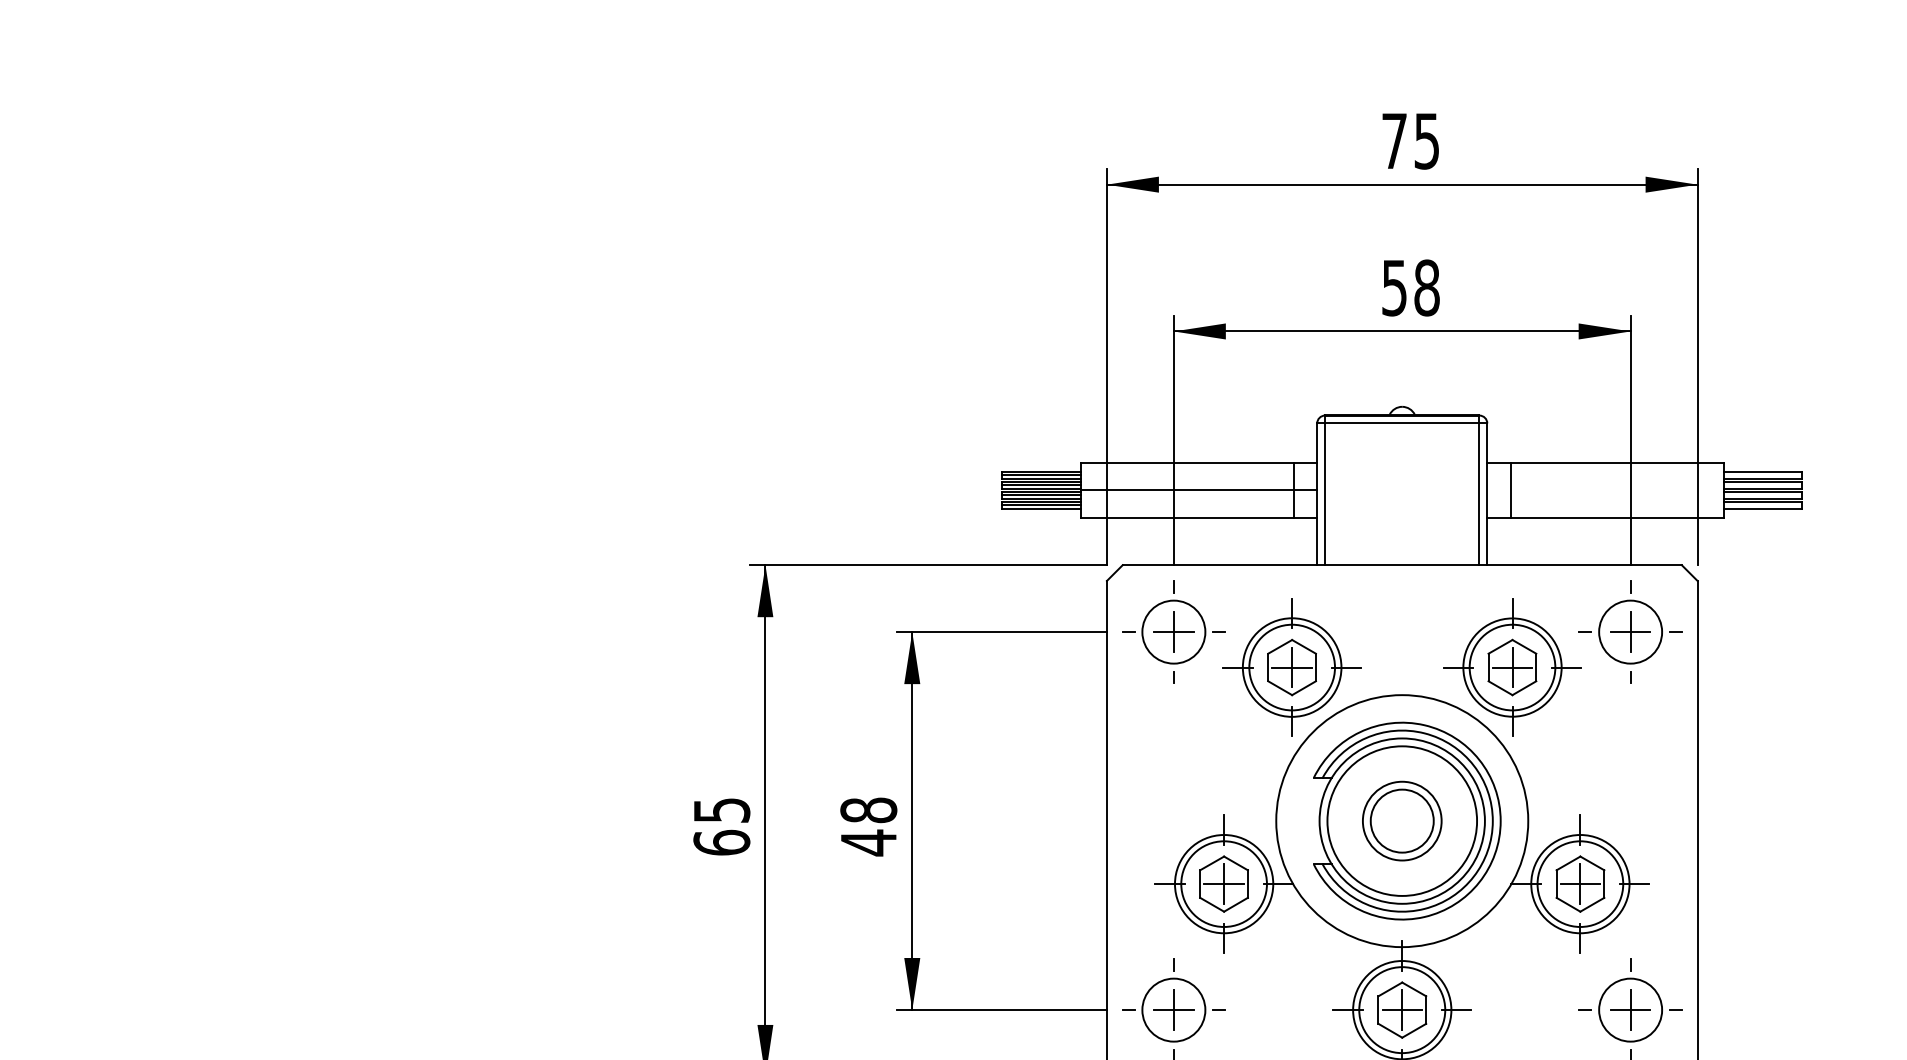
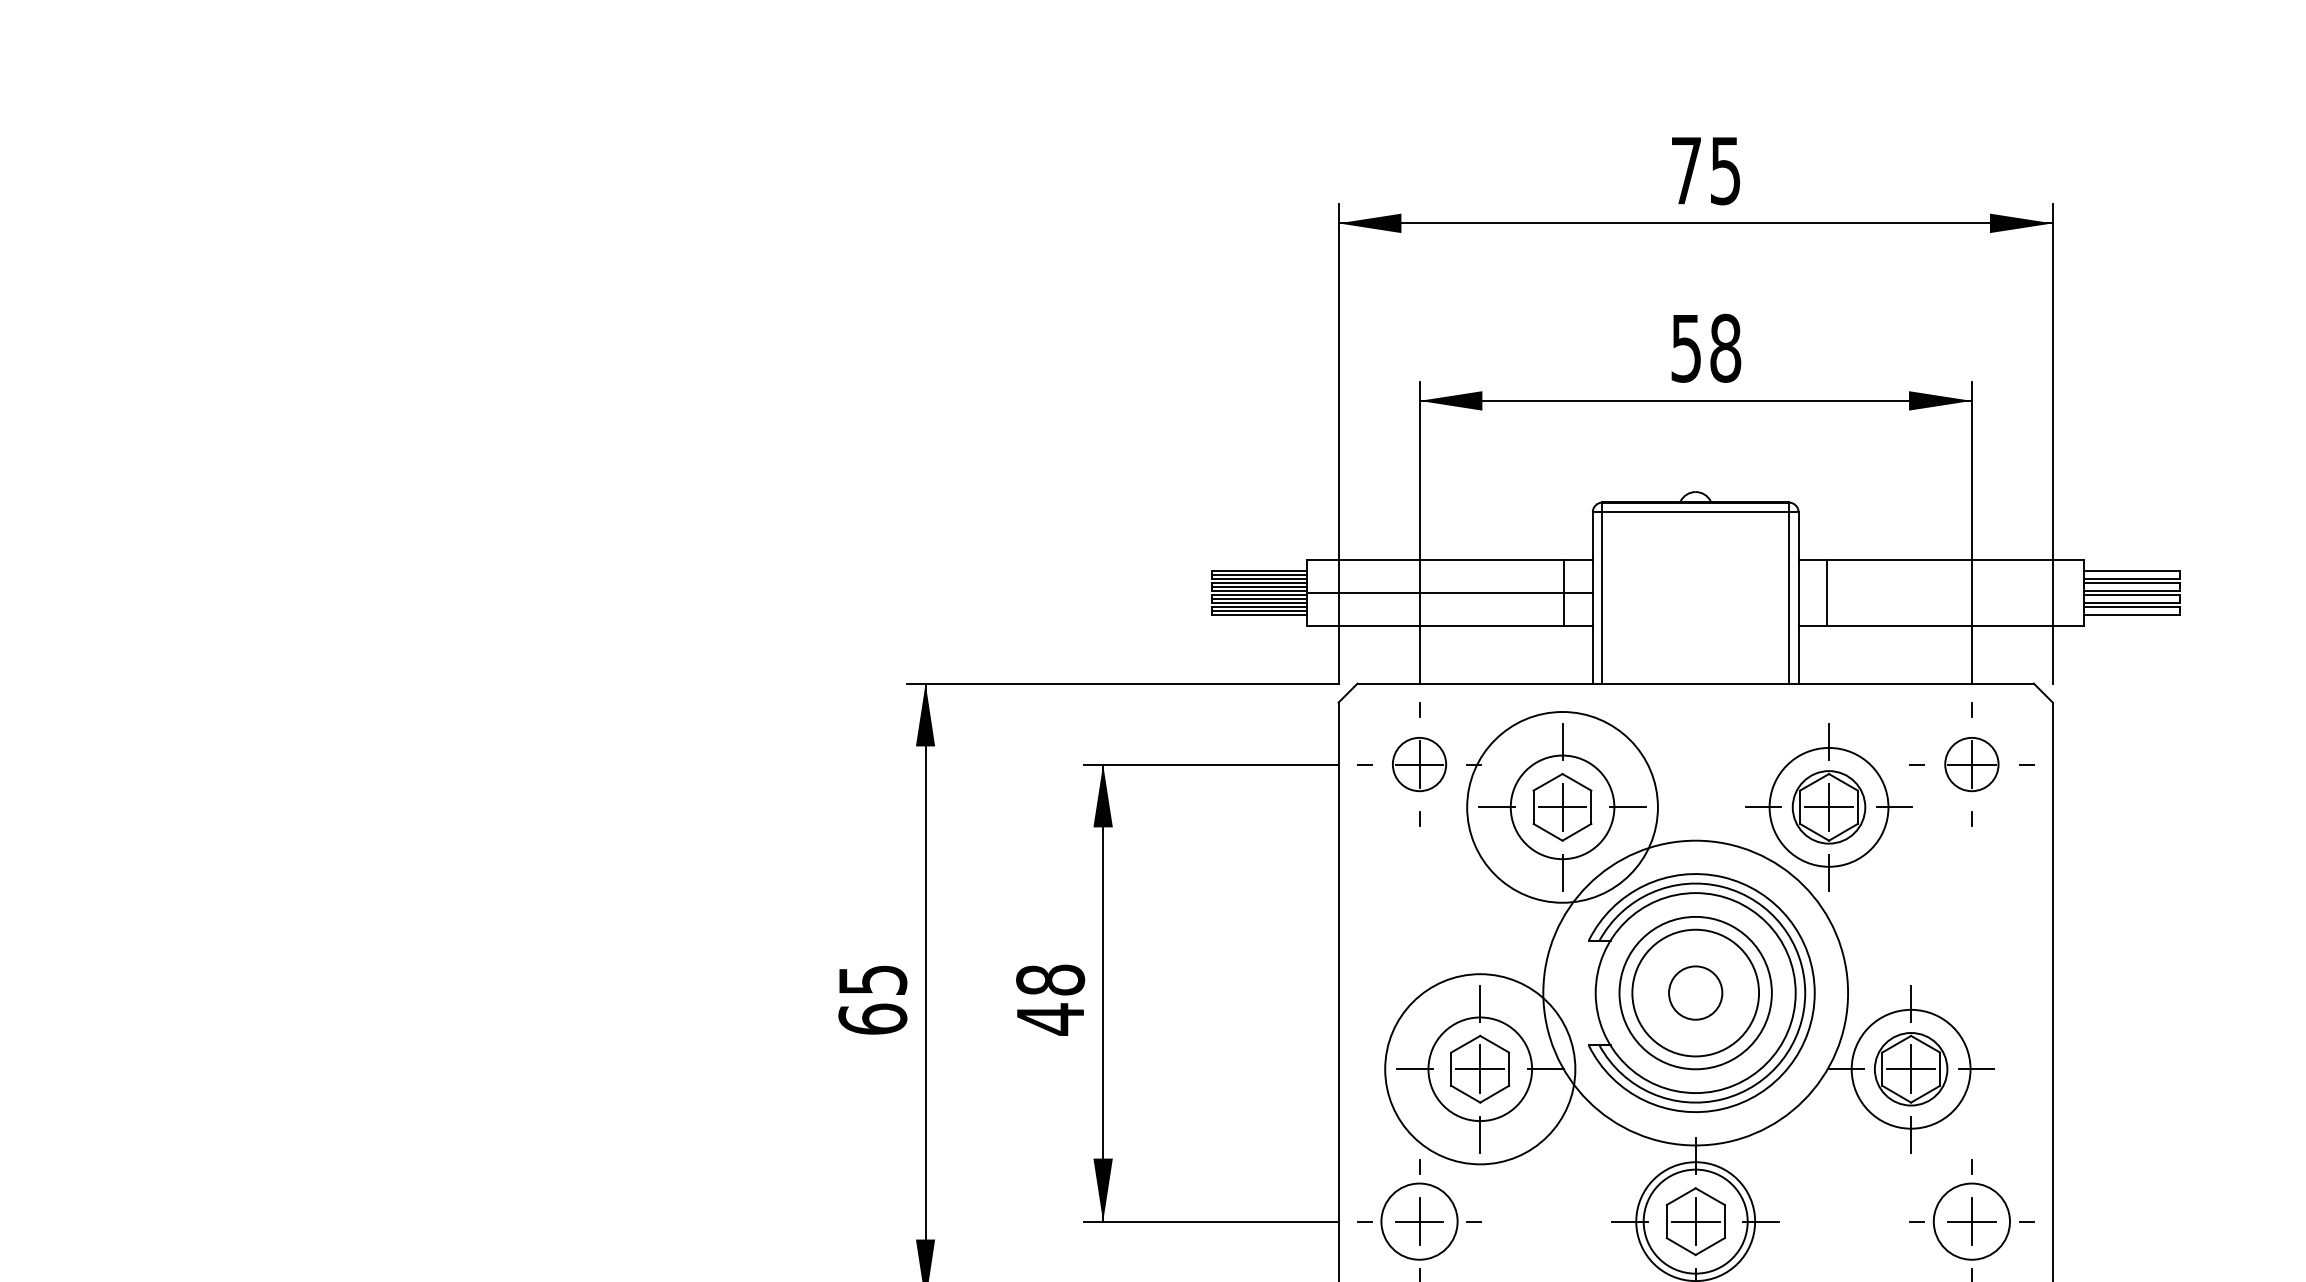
circle: (1173, 632) -> (1419, 764), size x0.7
circle: (1630, 632) -> (1971, 764), size x0.7
circle: (1292, 666) -> (1562, 806), size x1.6
circle: (1512, 667) -> (1828, 807), size x0.7
circle: (1402, 820) -> (1695, 992), size x0.7
circle: (1402, 820) -> (1695, 992), size x0.7
circle: (1402, 820) -> (1695, 992), size x1.6
circle: (1223, 883) -> (1479, 1068), size x1.6
circle: (1579, 884) -> (1910, 1069), size x0.7

